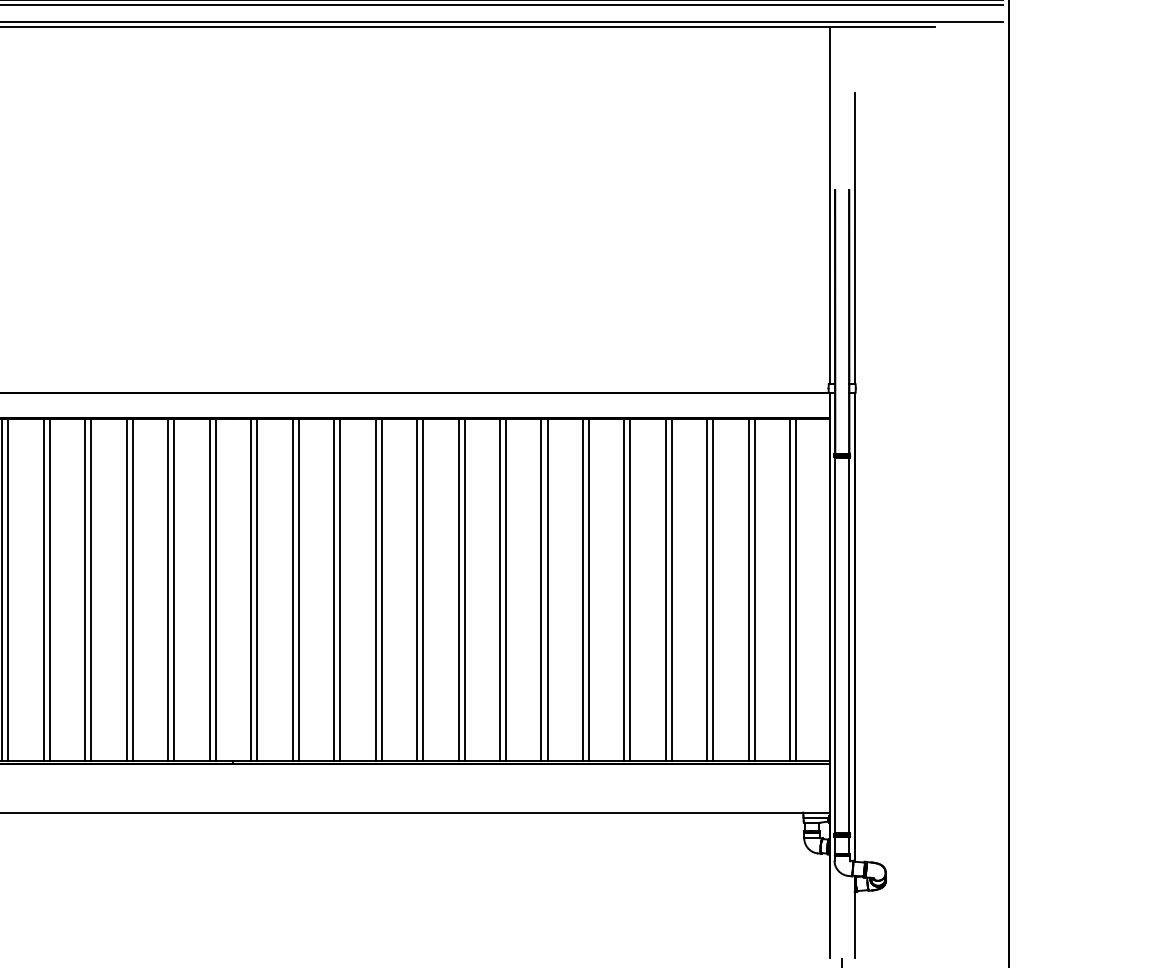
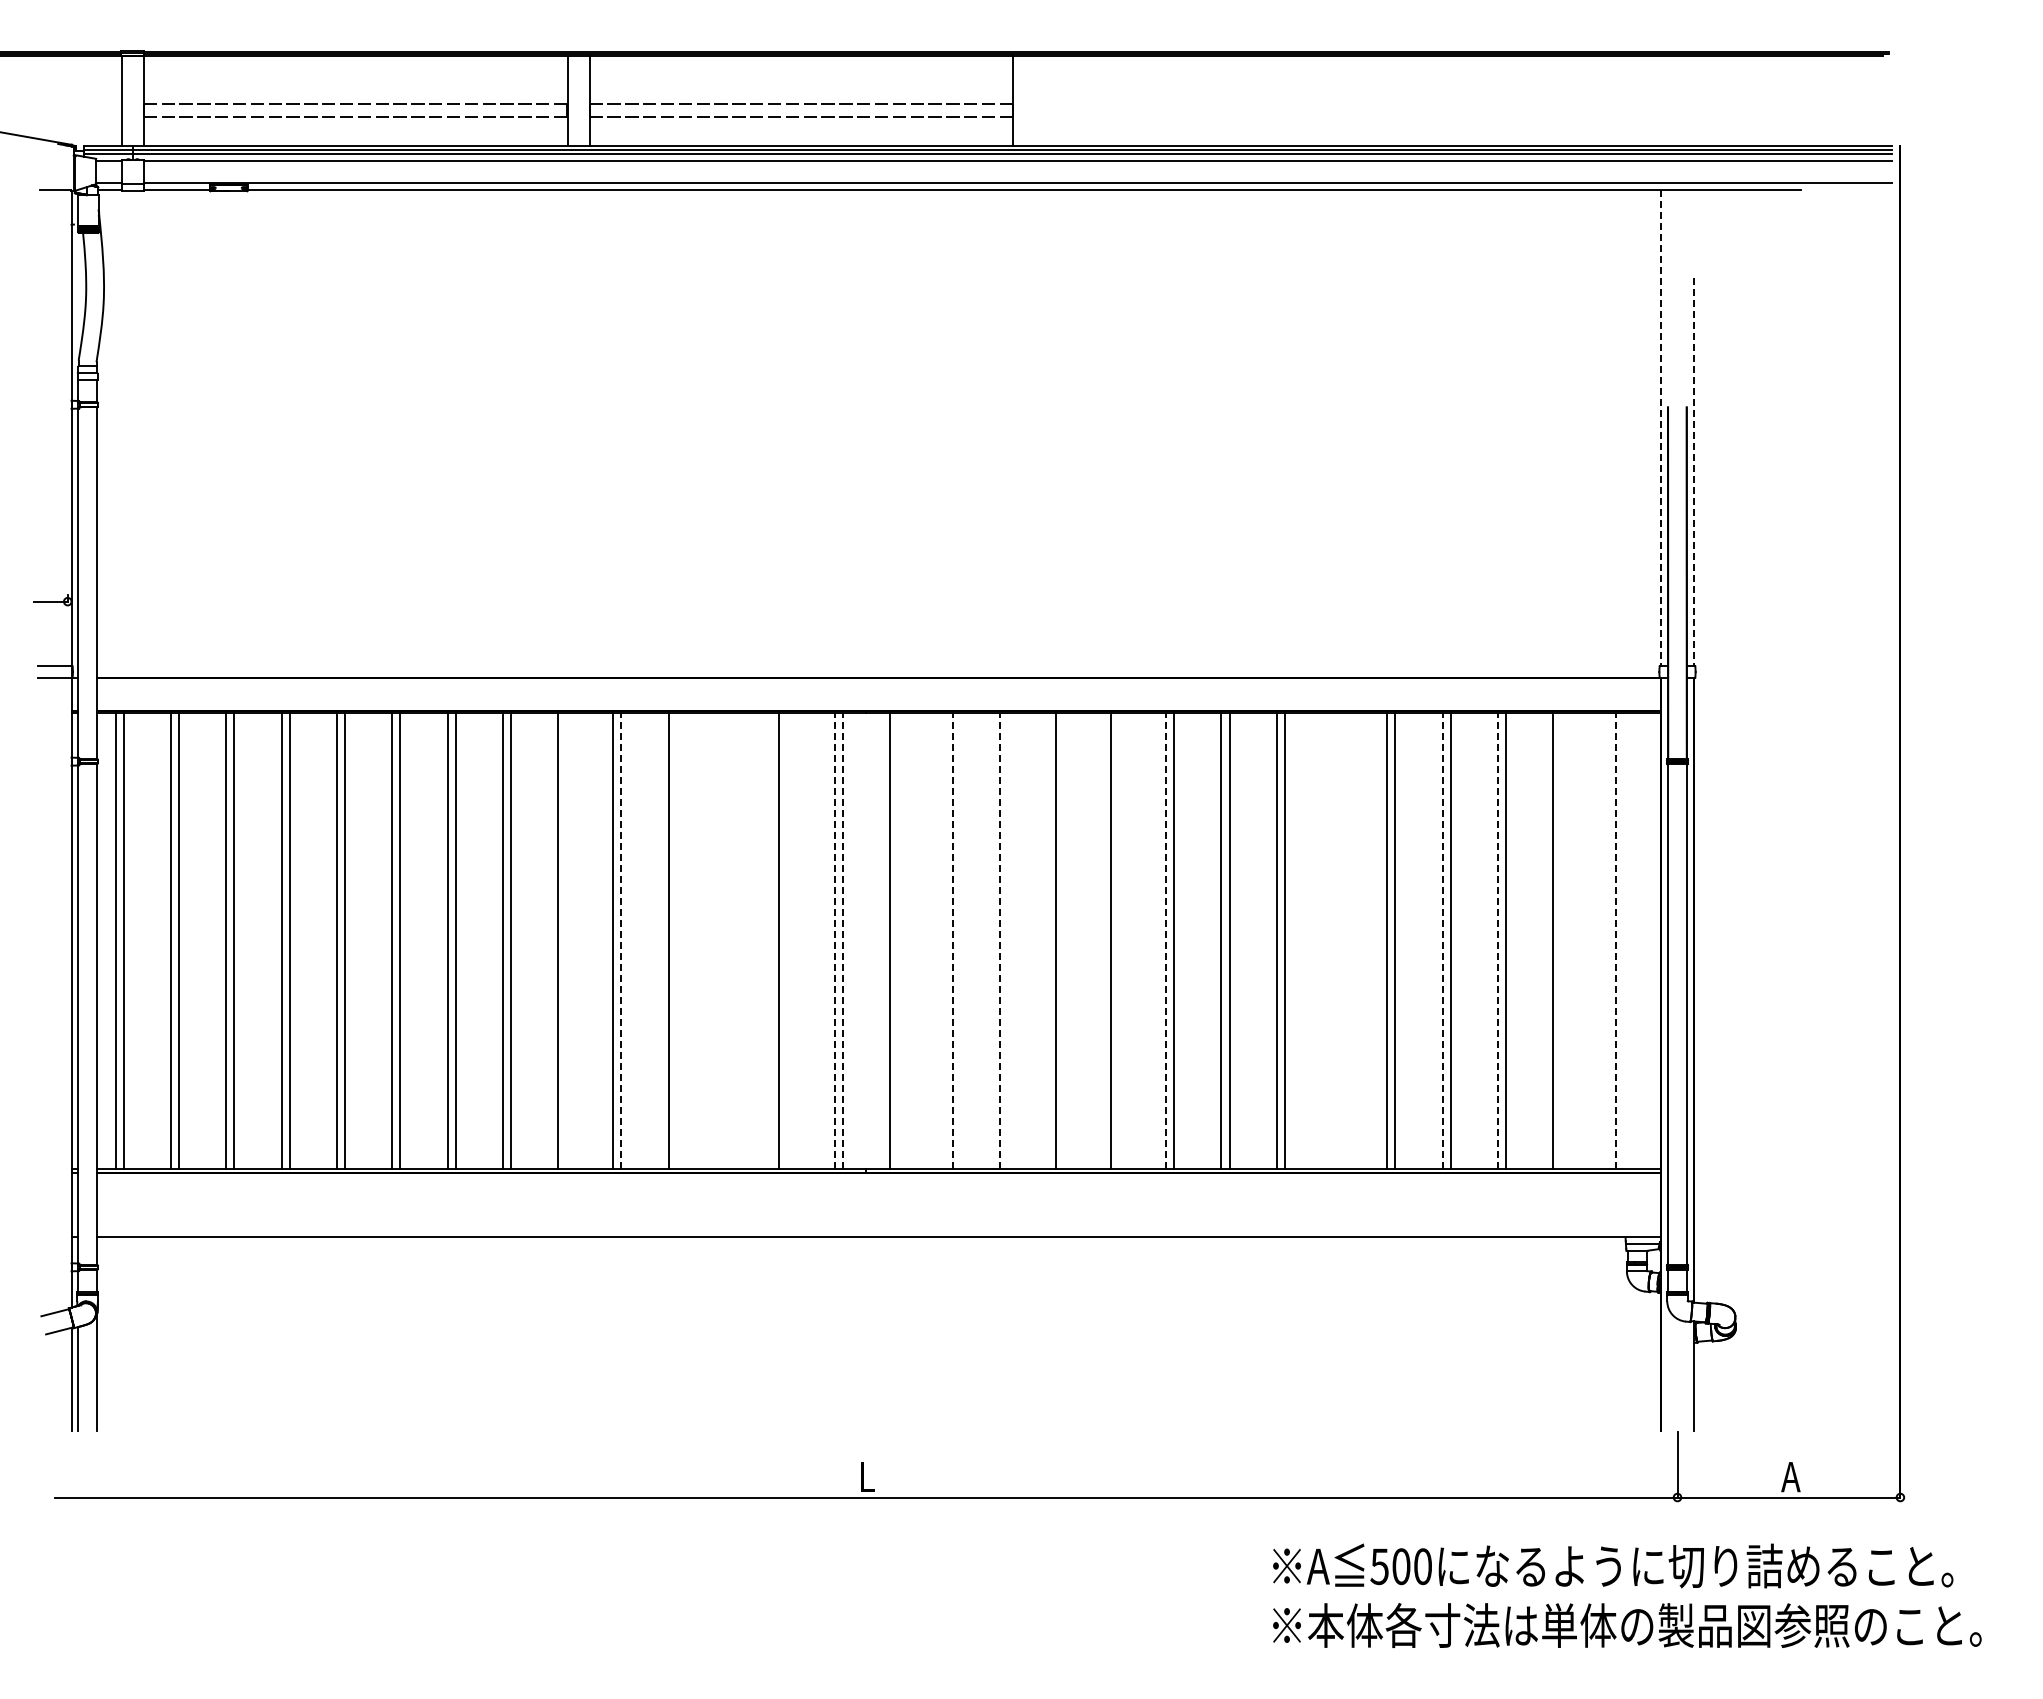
line: (829, 205) -> (1660, 428), solid -> dashed
line: (854, 238) -> (1694, 472), solid -> dashed
line: (8, 589) -> (566, 940), removed
line: (49, 589) -> (621, 940), solid -> dashed
line: (91, 589) -> (676, 940), removed
line: (126, 589) -> (723, 940), removed
line: (132, 589) -> (731, 940), removed
line: (174, 589) -> (787, 940), removed
line: (209, 589) -> (834, 940), solid -> dashed
line: (215, 589) -> (842, 940), solid -> dashed
line: (256, 589) -> (897, 940), removed
line: (292, 589) -> (945, 940), removed
line: (298, 589) -> (953, 940), solid -> dashed
line: (334, 589) -> (1000, 940), solid -> dashed
line: (340, 589) -> (1008, 940), removed
line: (381, 589) -> (1063, 940), removed
line: (422, 589) -> (1118, 940), removed
line: (458, 589) -> (1166, 940), solid -> dashed
line: (583, 589) -> (1332, 940), removed
line: (589, 589) -> (1340, 940), removed
line: (665, 589) -> (1442, 940), solid -> dashed
line: (707, 589) -> (1497, 940), solid -> dashed
line: (755, 589) -> (1561, 940), removed
line: (790, 589) -> (1608, 940), removed
line: (796, 589) -> (1616, 940), solid -> dashed

